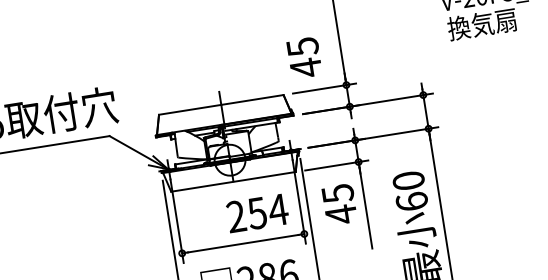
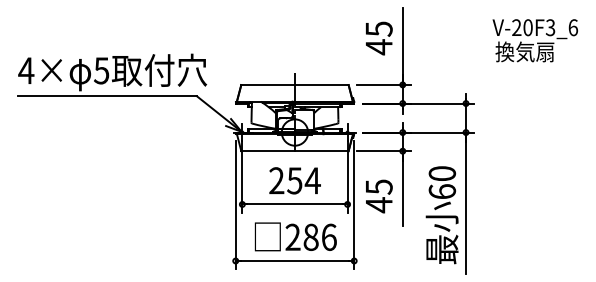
text: (304, 57) -> (379, 38), moved
text: (340, 204) -> (379, 196), moved
text: (256, 213) -> (294, 180), moved

